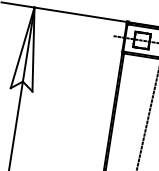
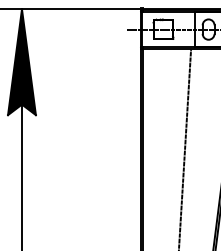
fill: (27, 48) -> (21, 62), added

